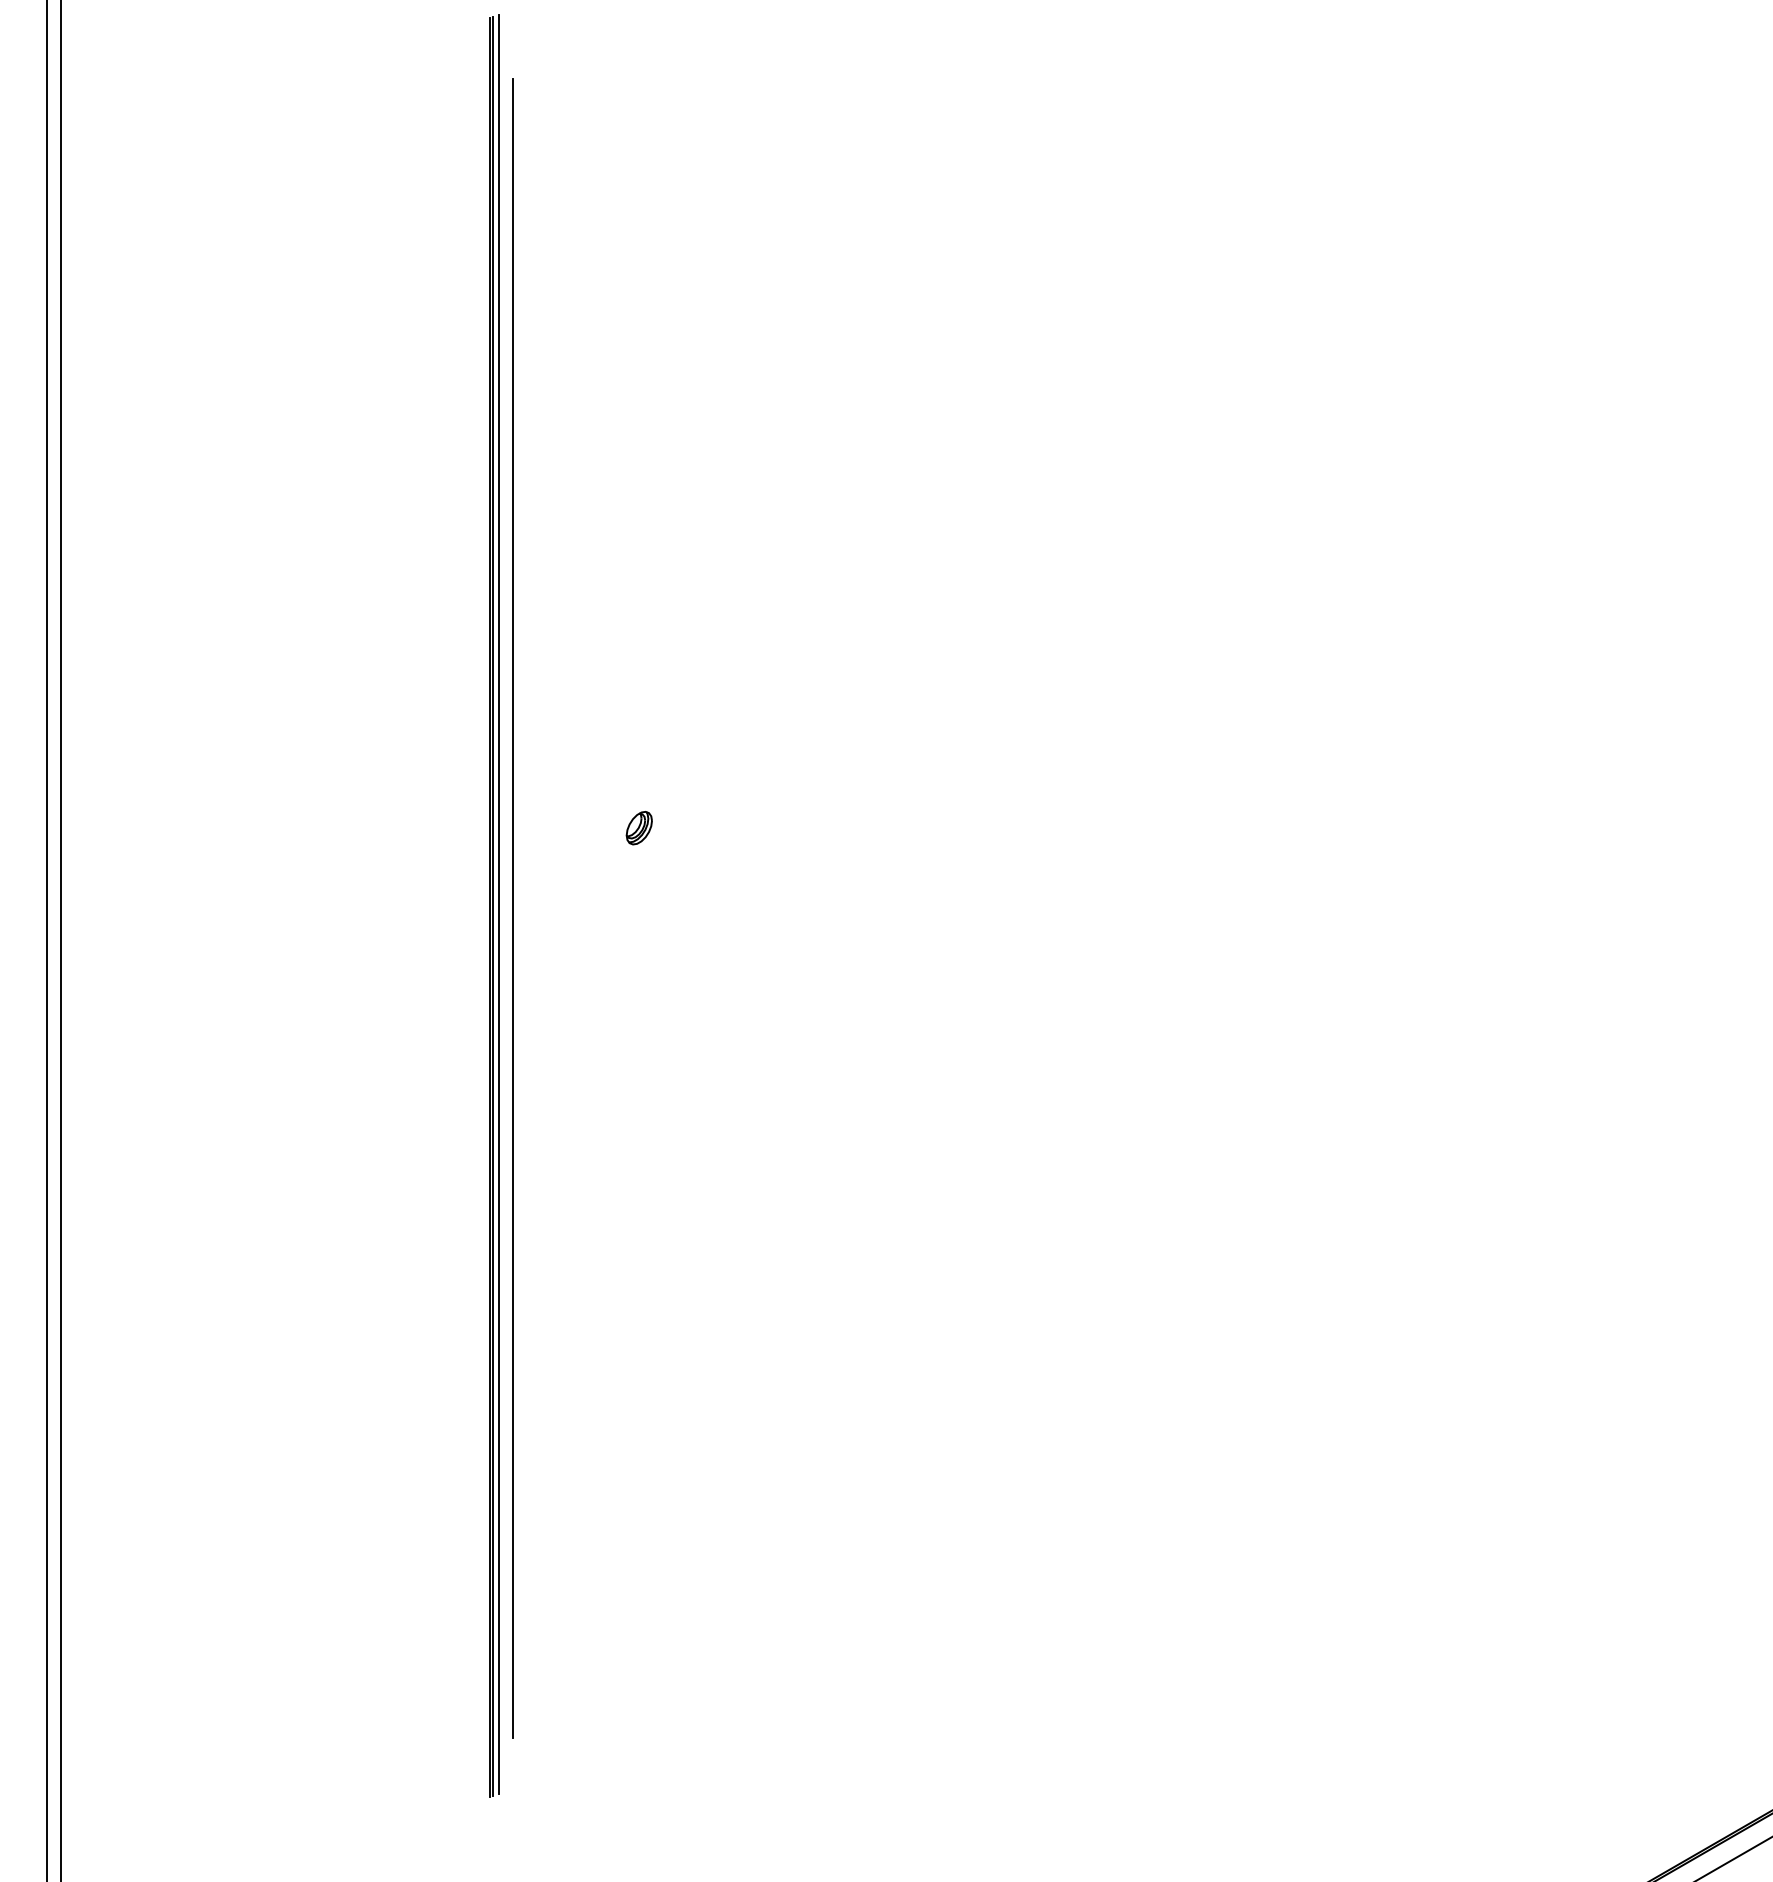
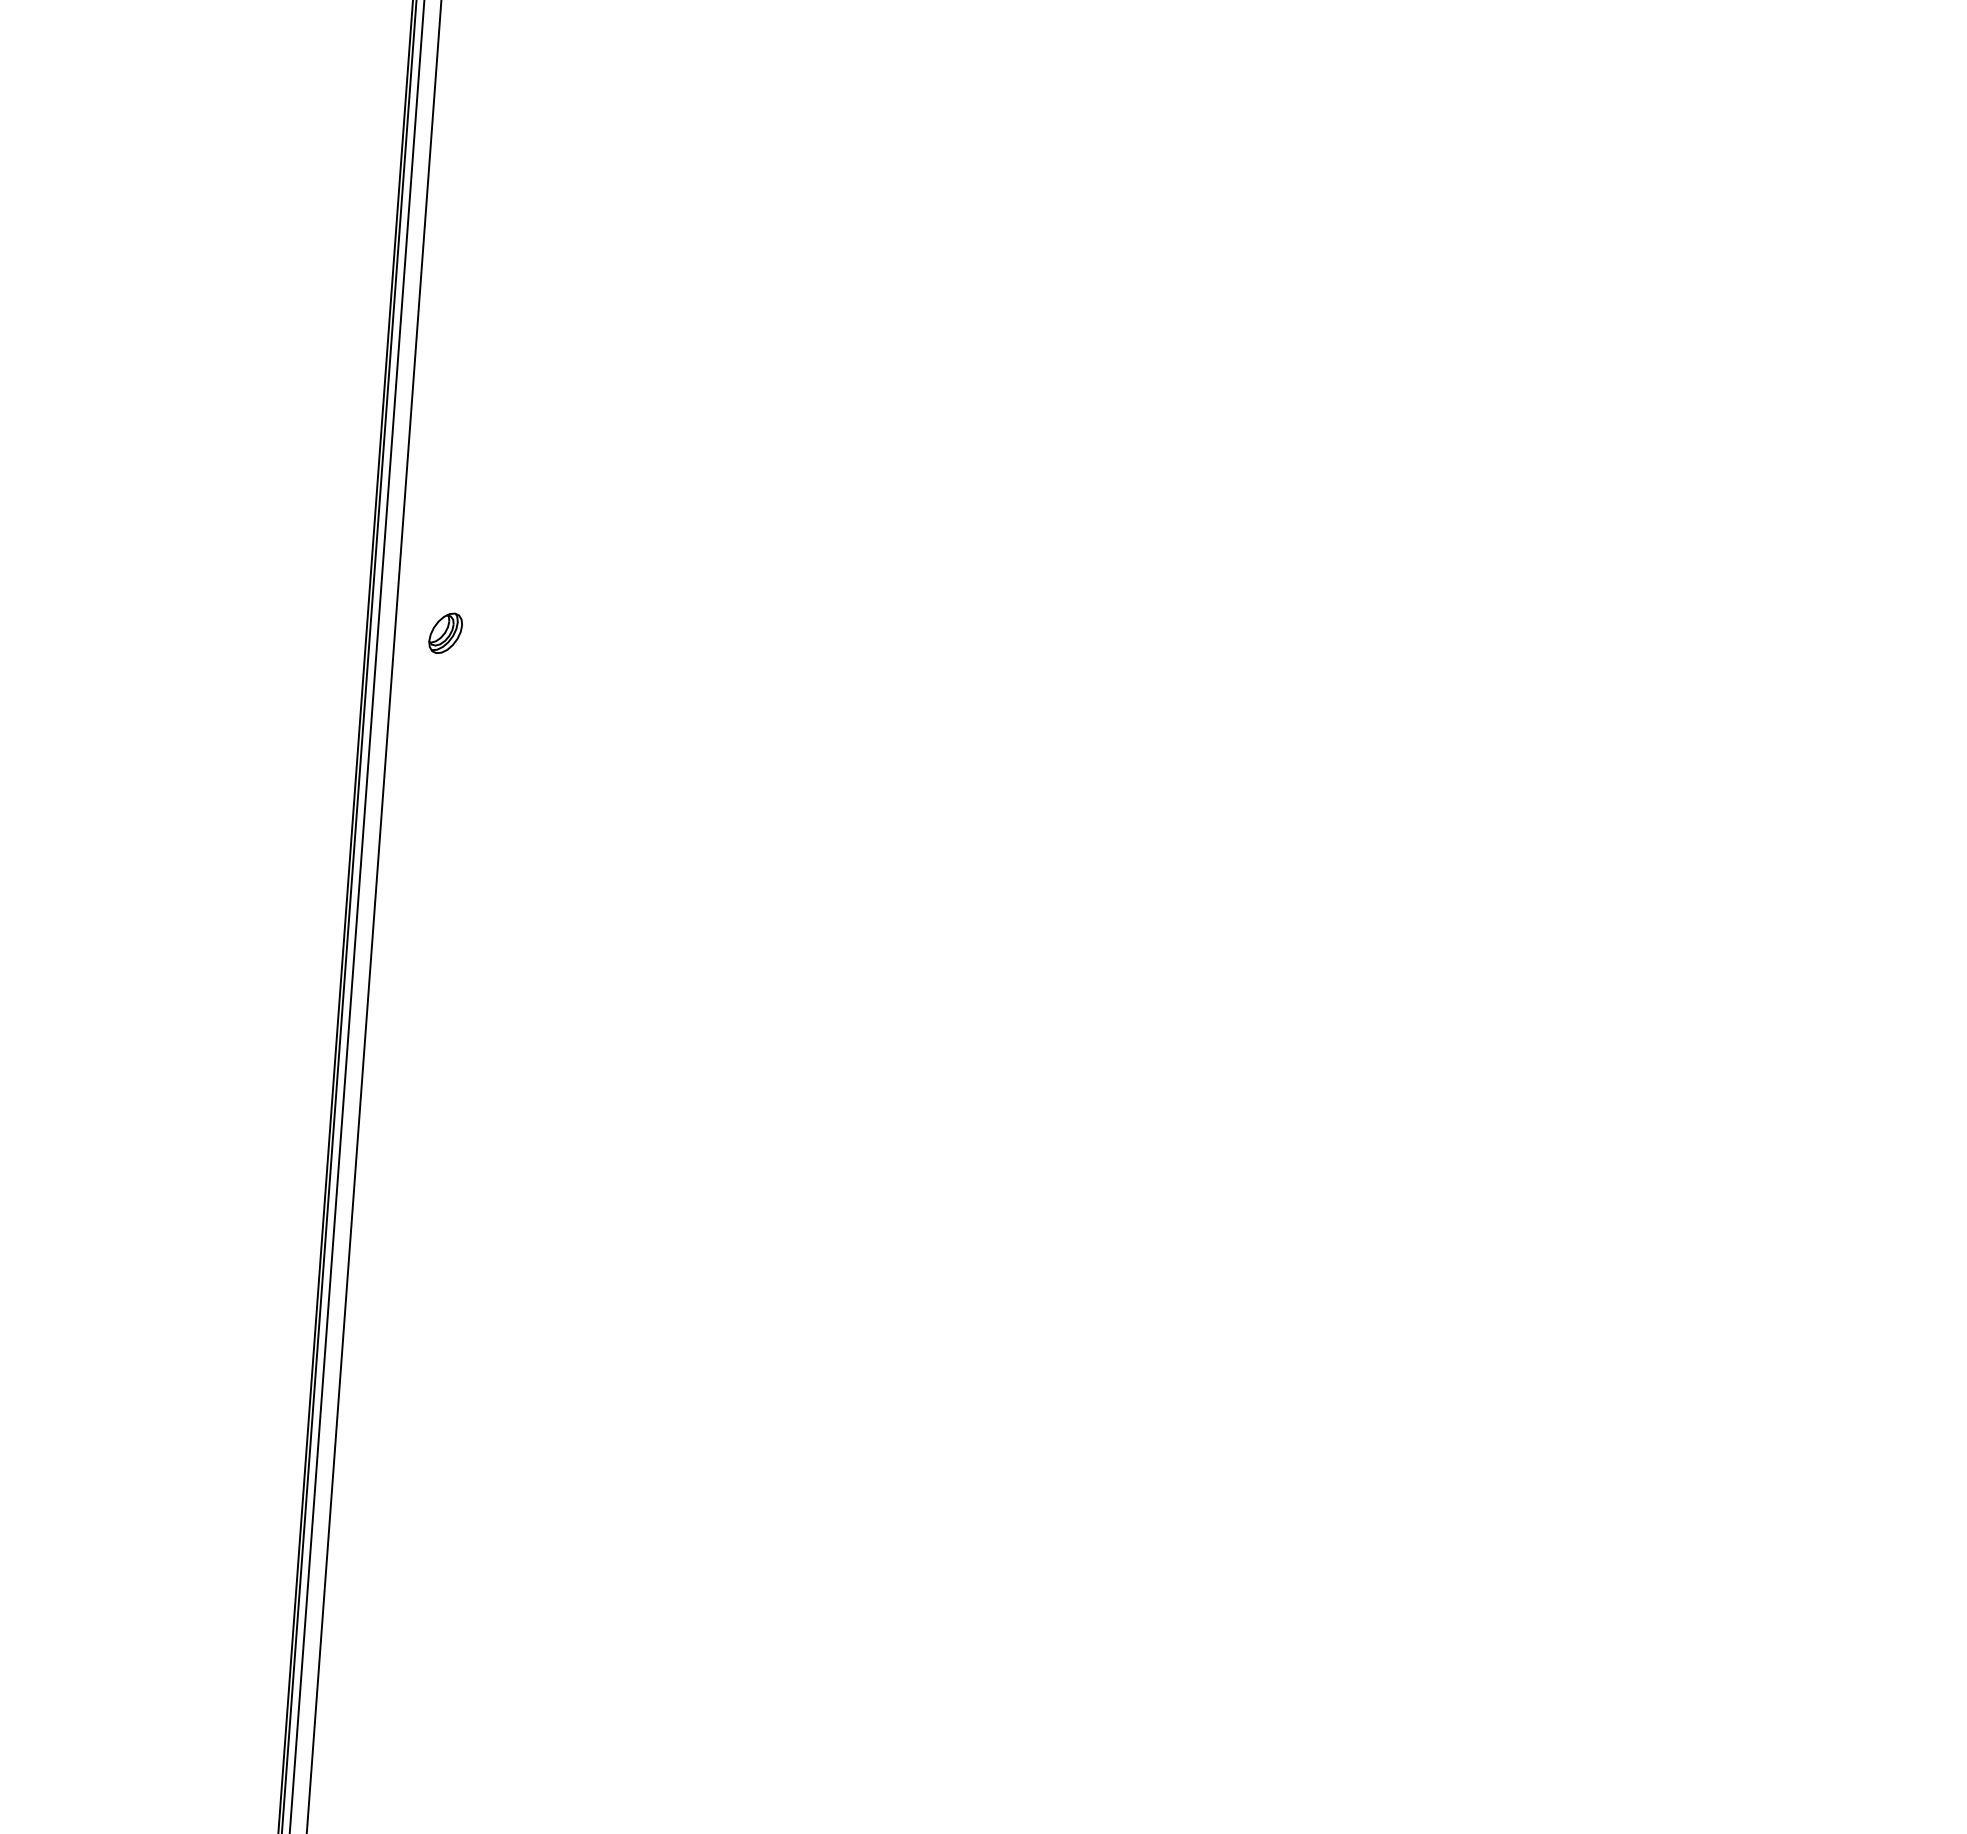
part: (638, 828) -> (444, 633), moved

